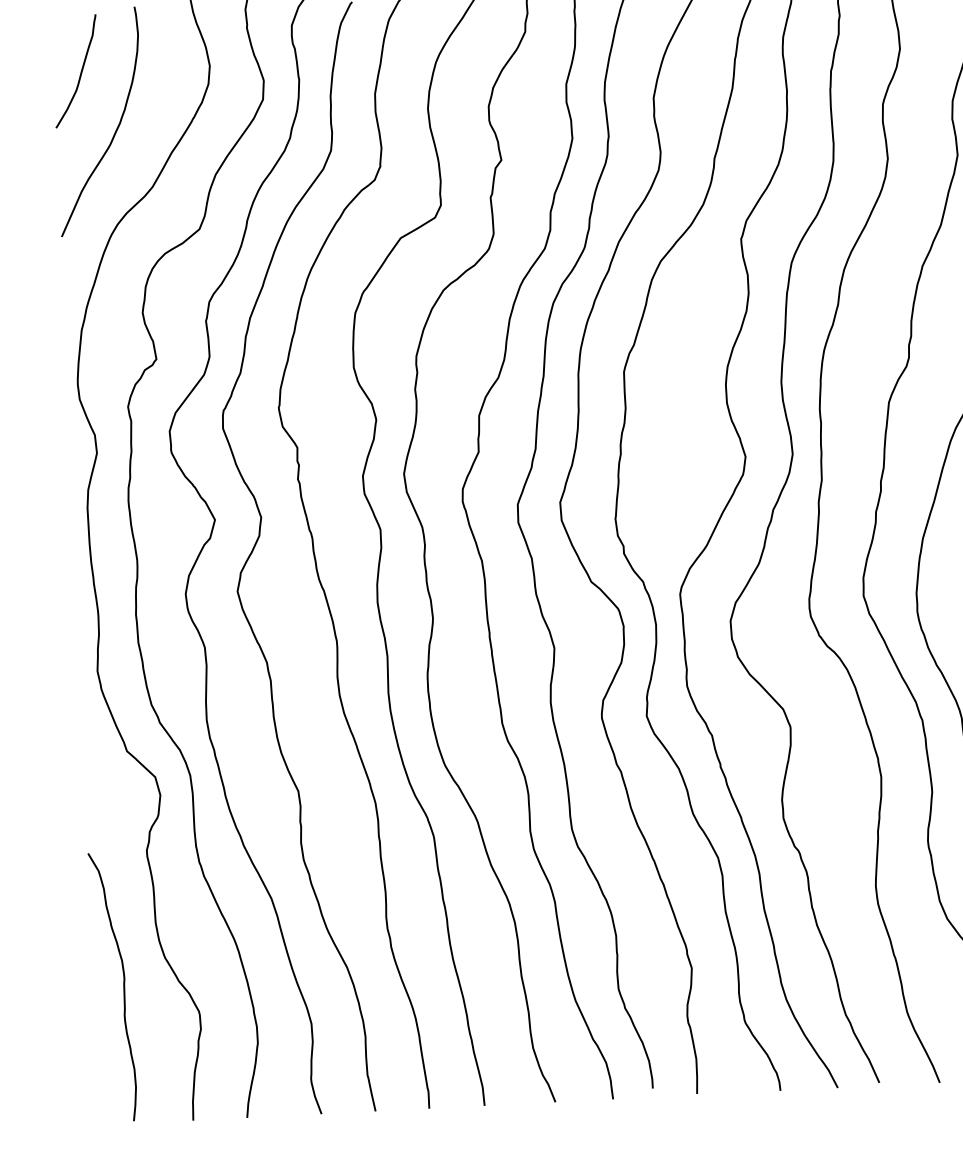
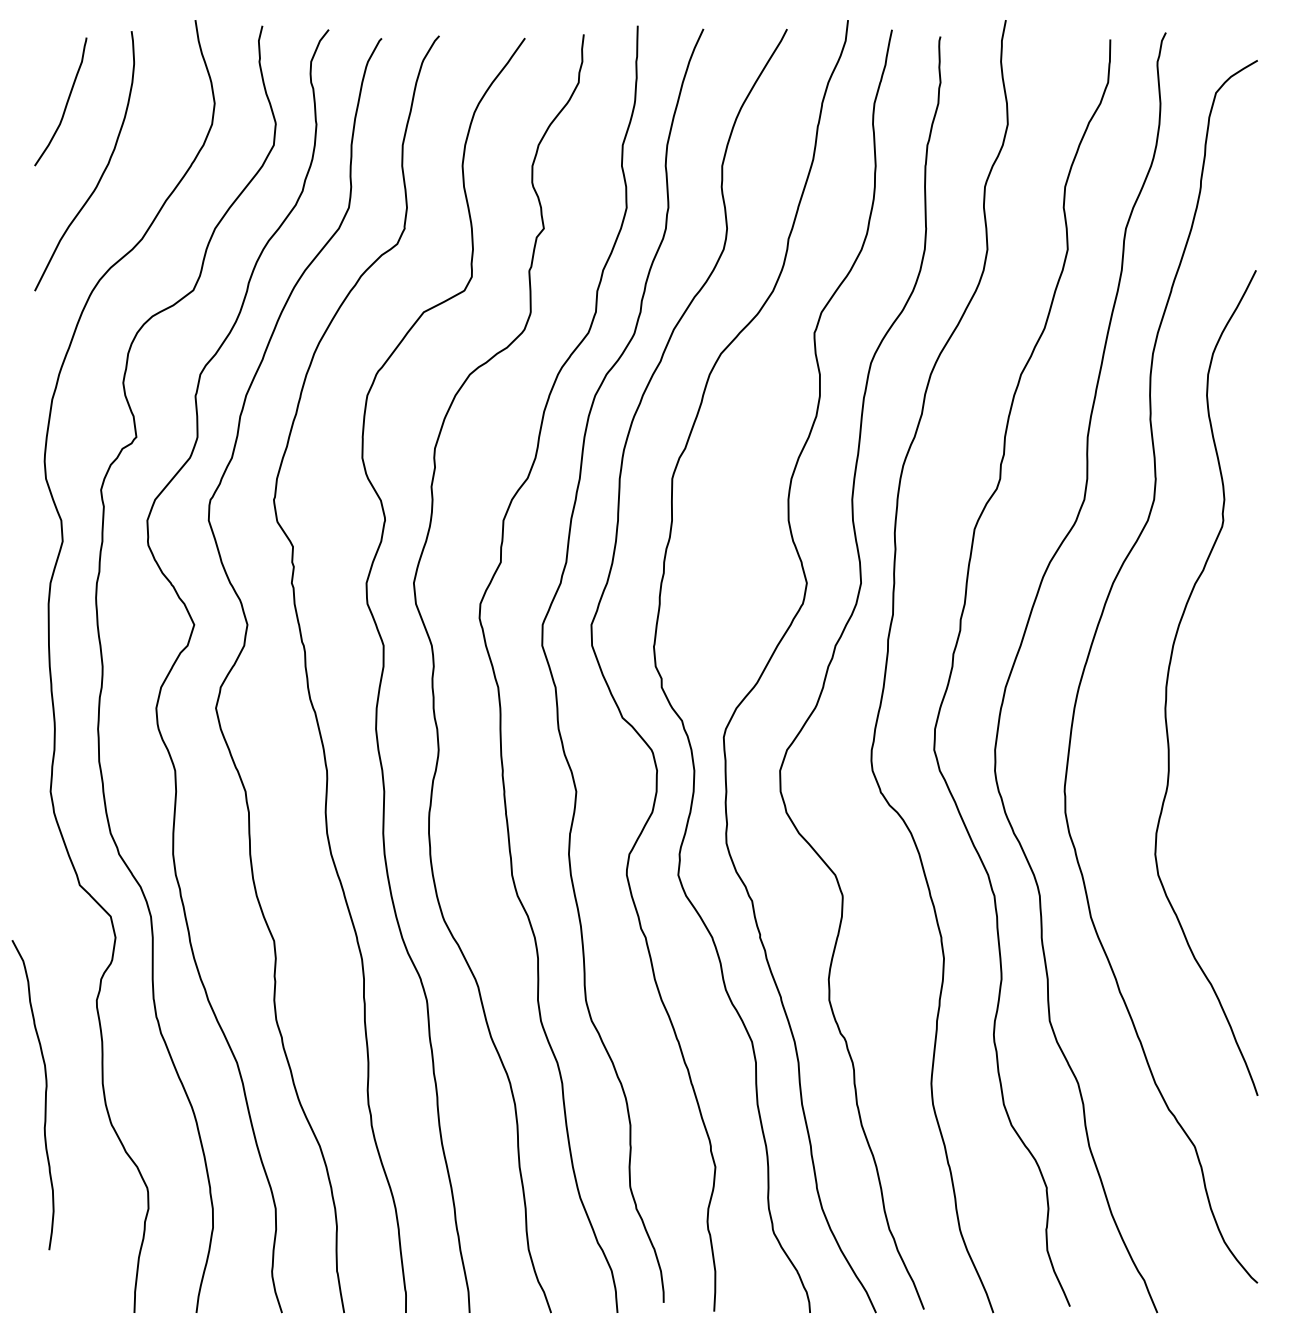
curve: (123, 986) -> (45, 1095), moved

